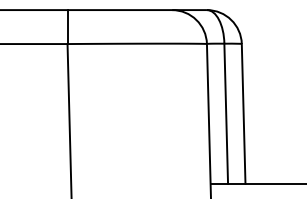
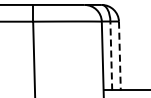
line: (226, 112) -> (111, 55), solid -> dashed
line: (242, 114) -> (119, 56), solid -> dashed

